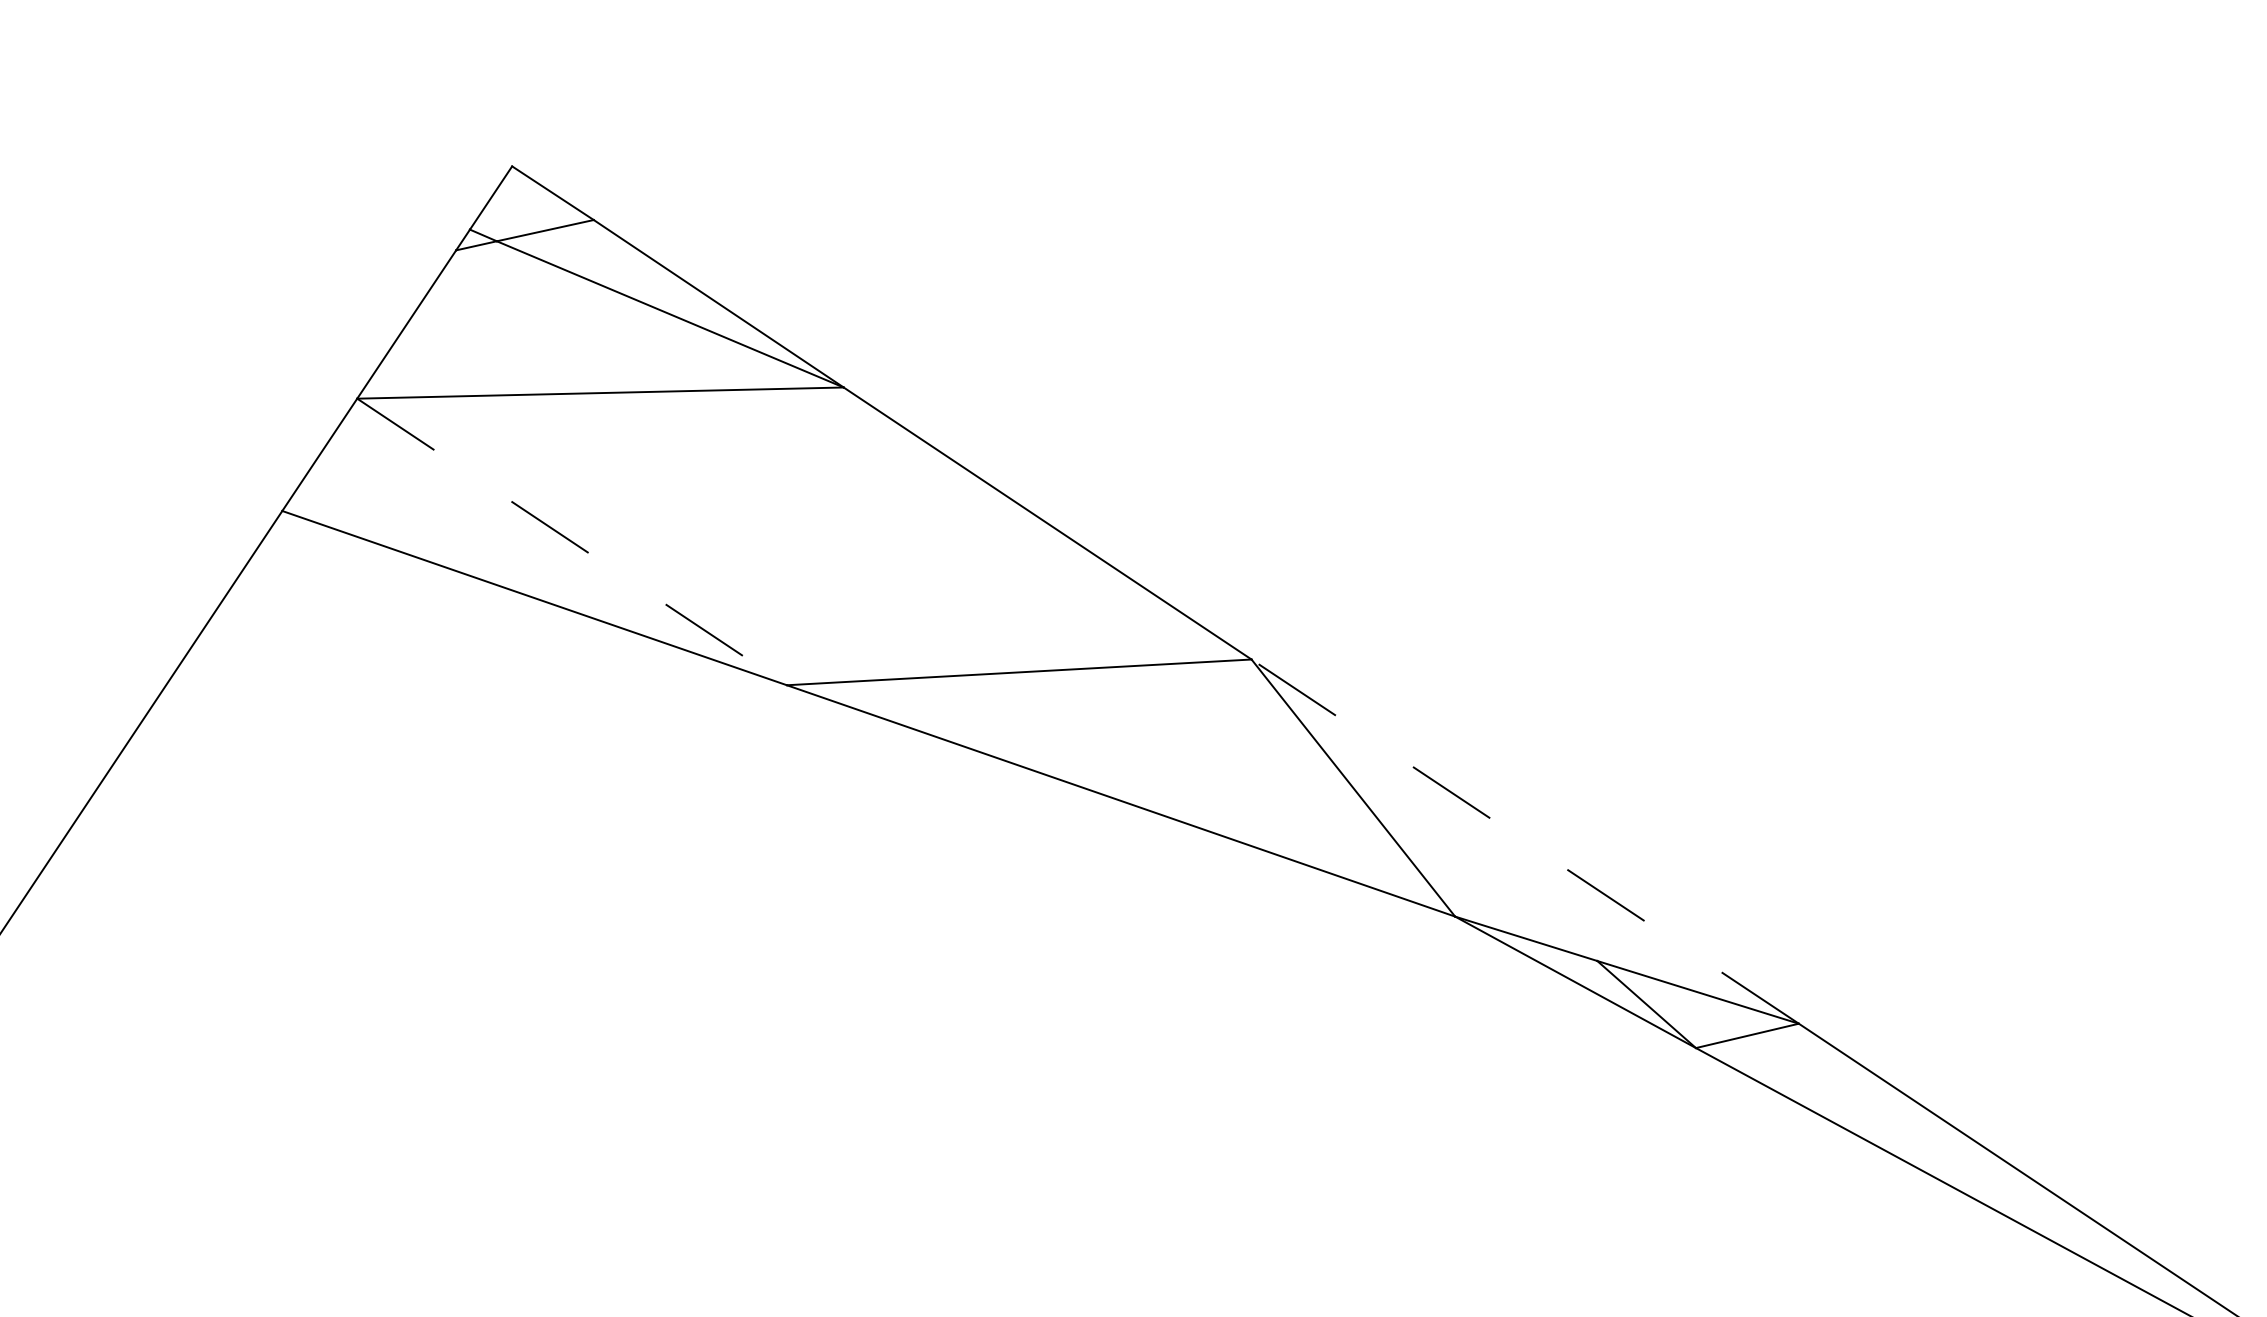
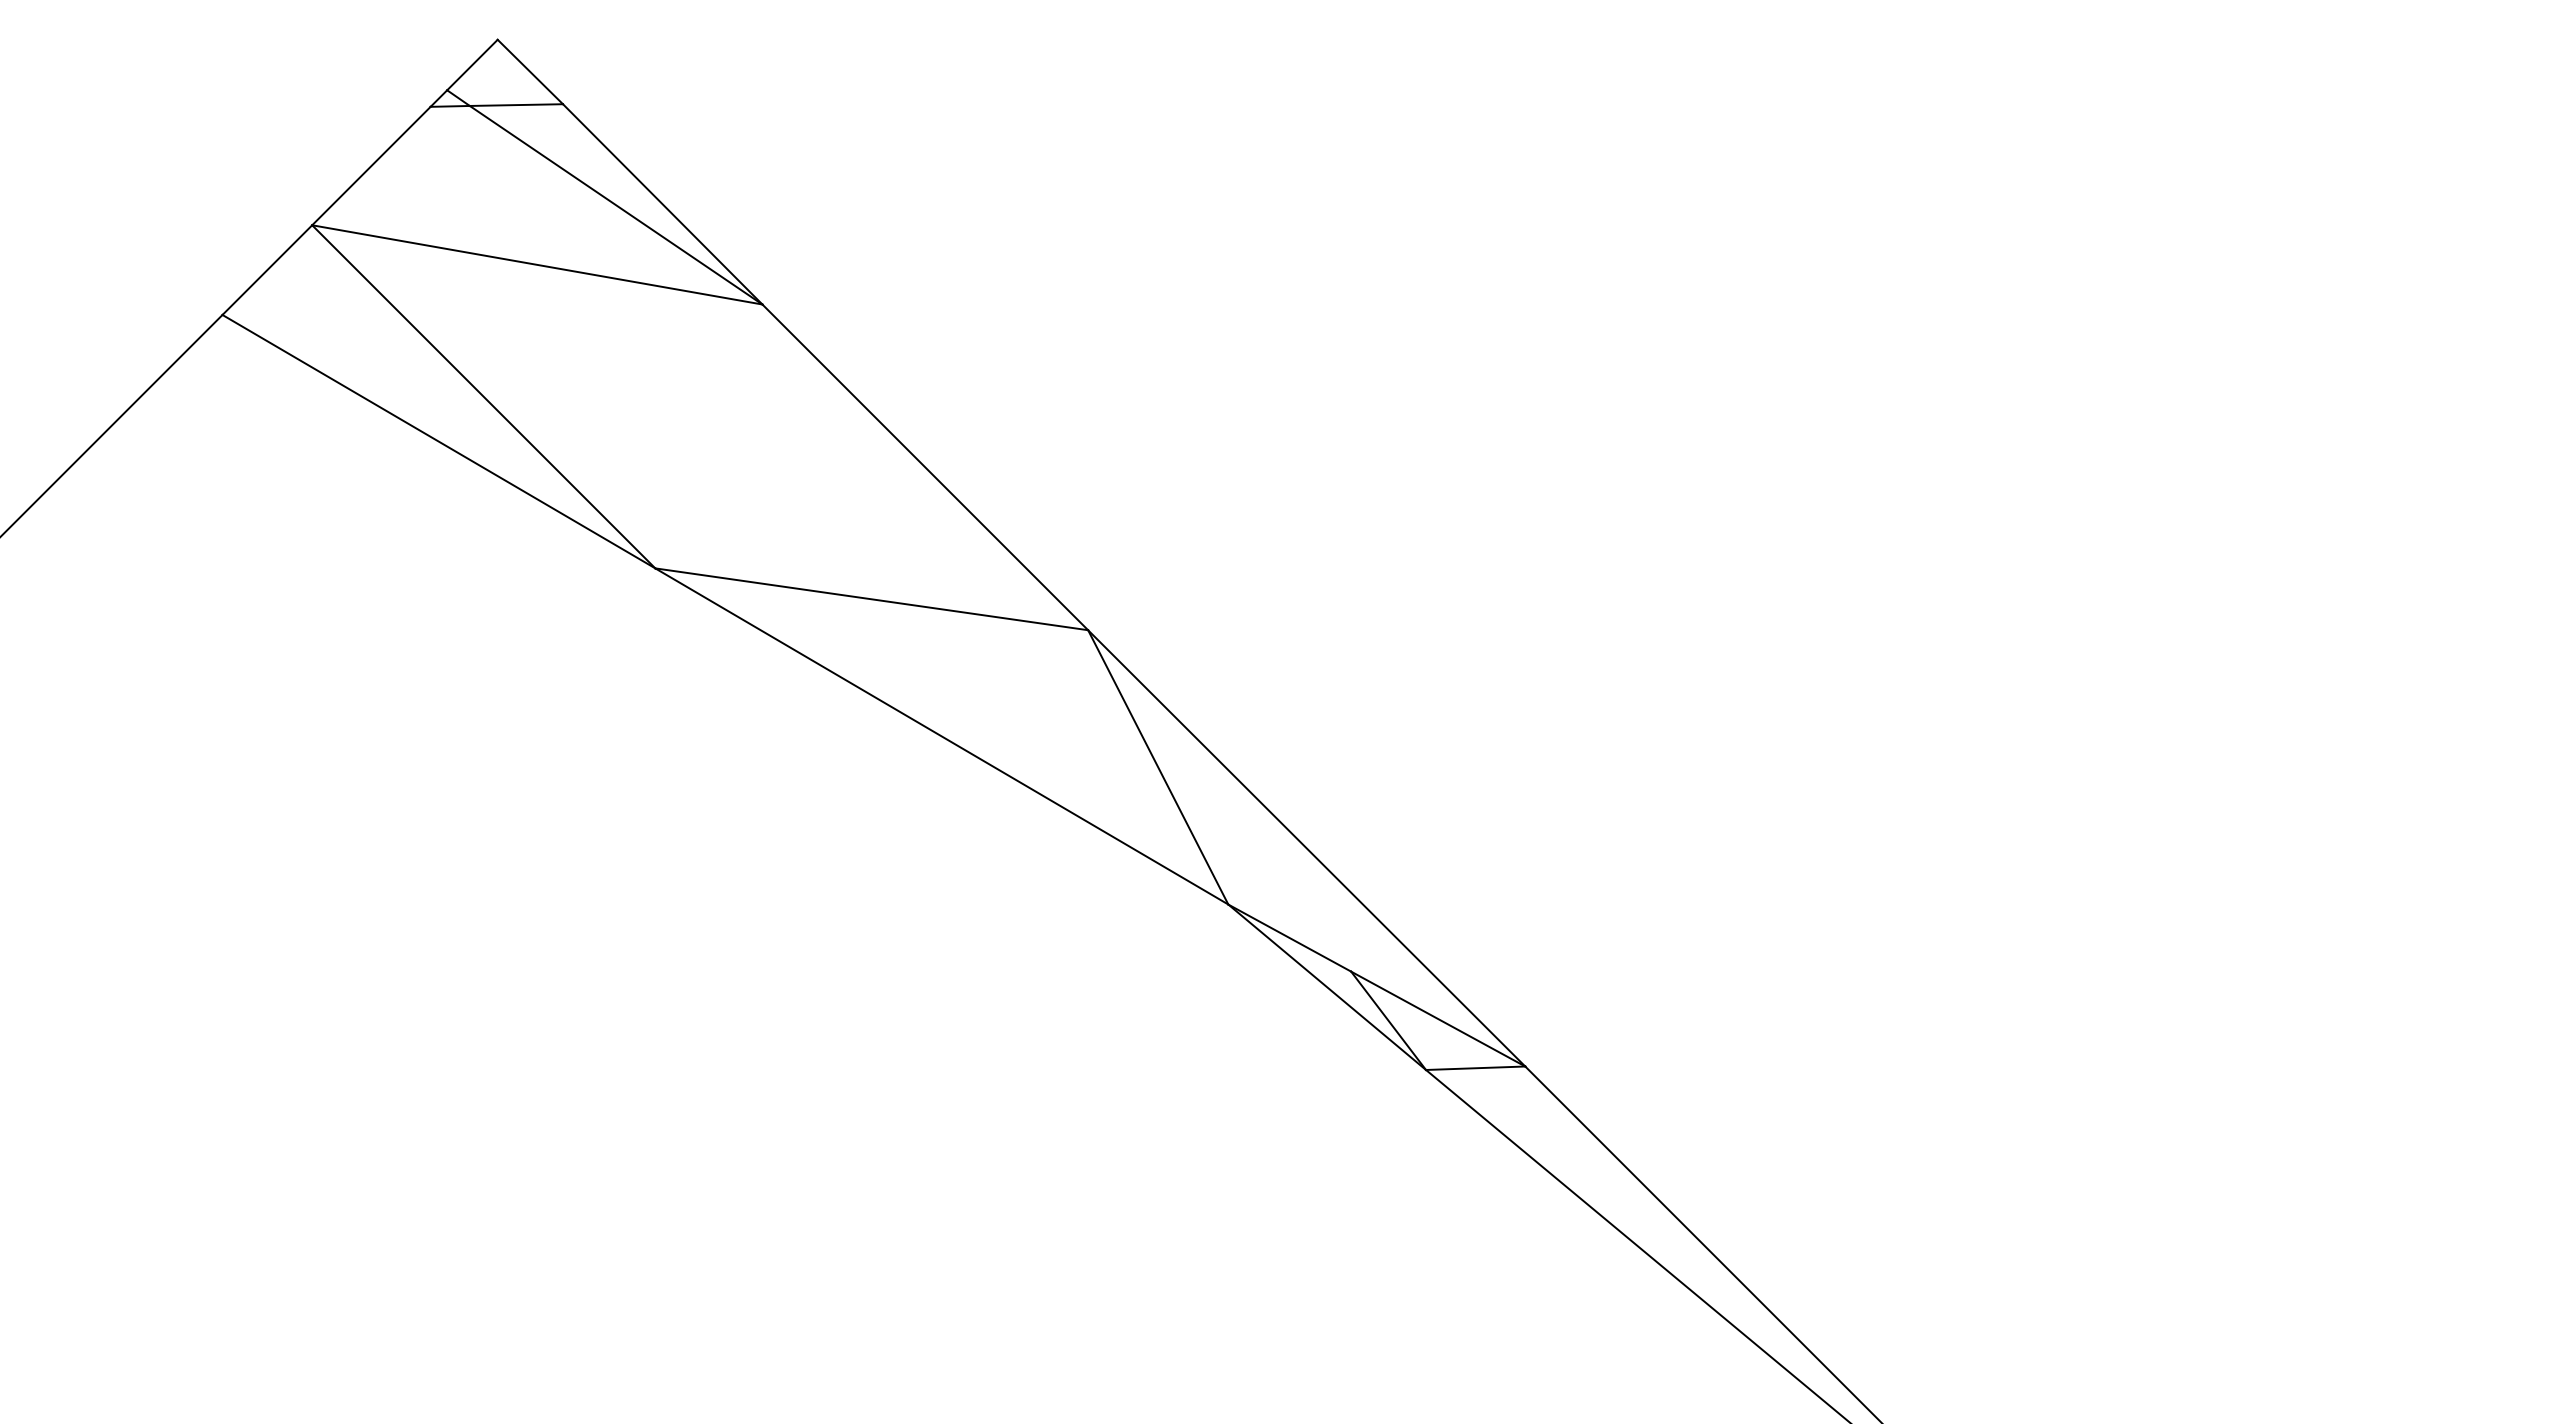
line: (571, 541) -> (483, 396), dashed -> solid
line: (1525, 841) -> (1306, 848), dashed -> solid

